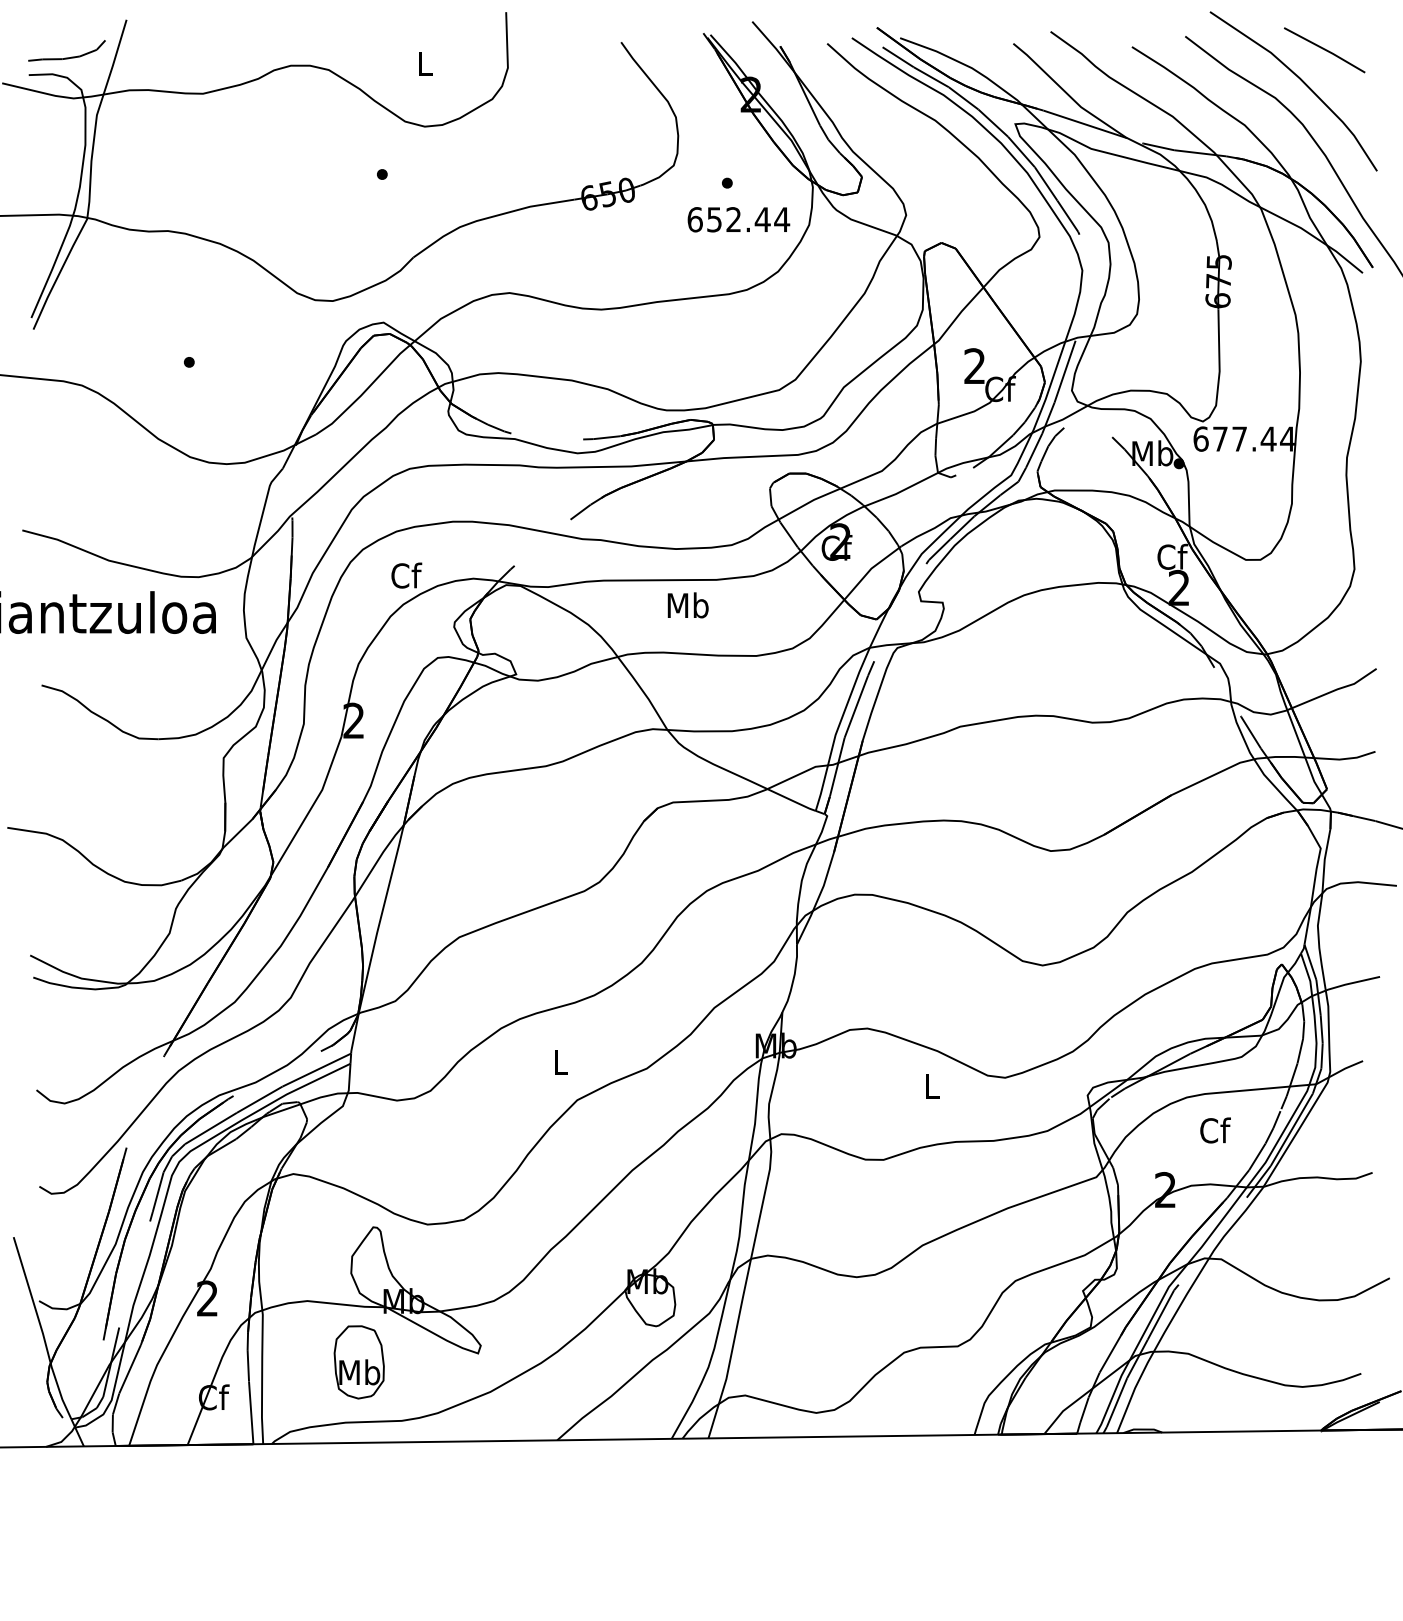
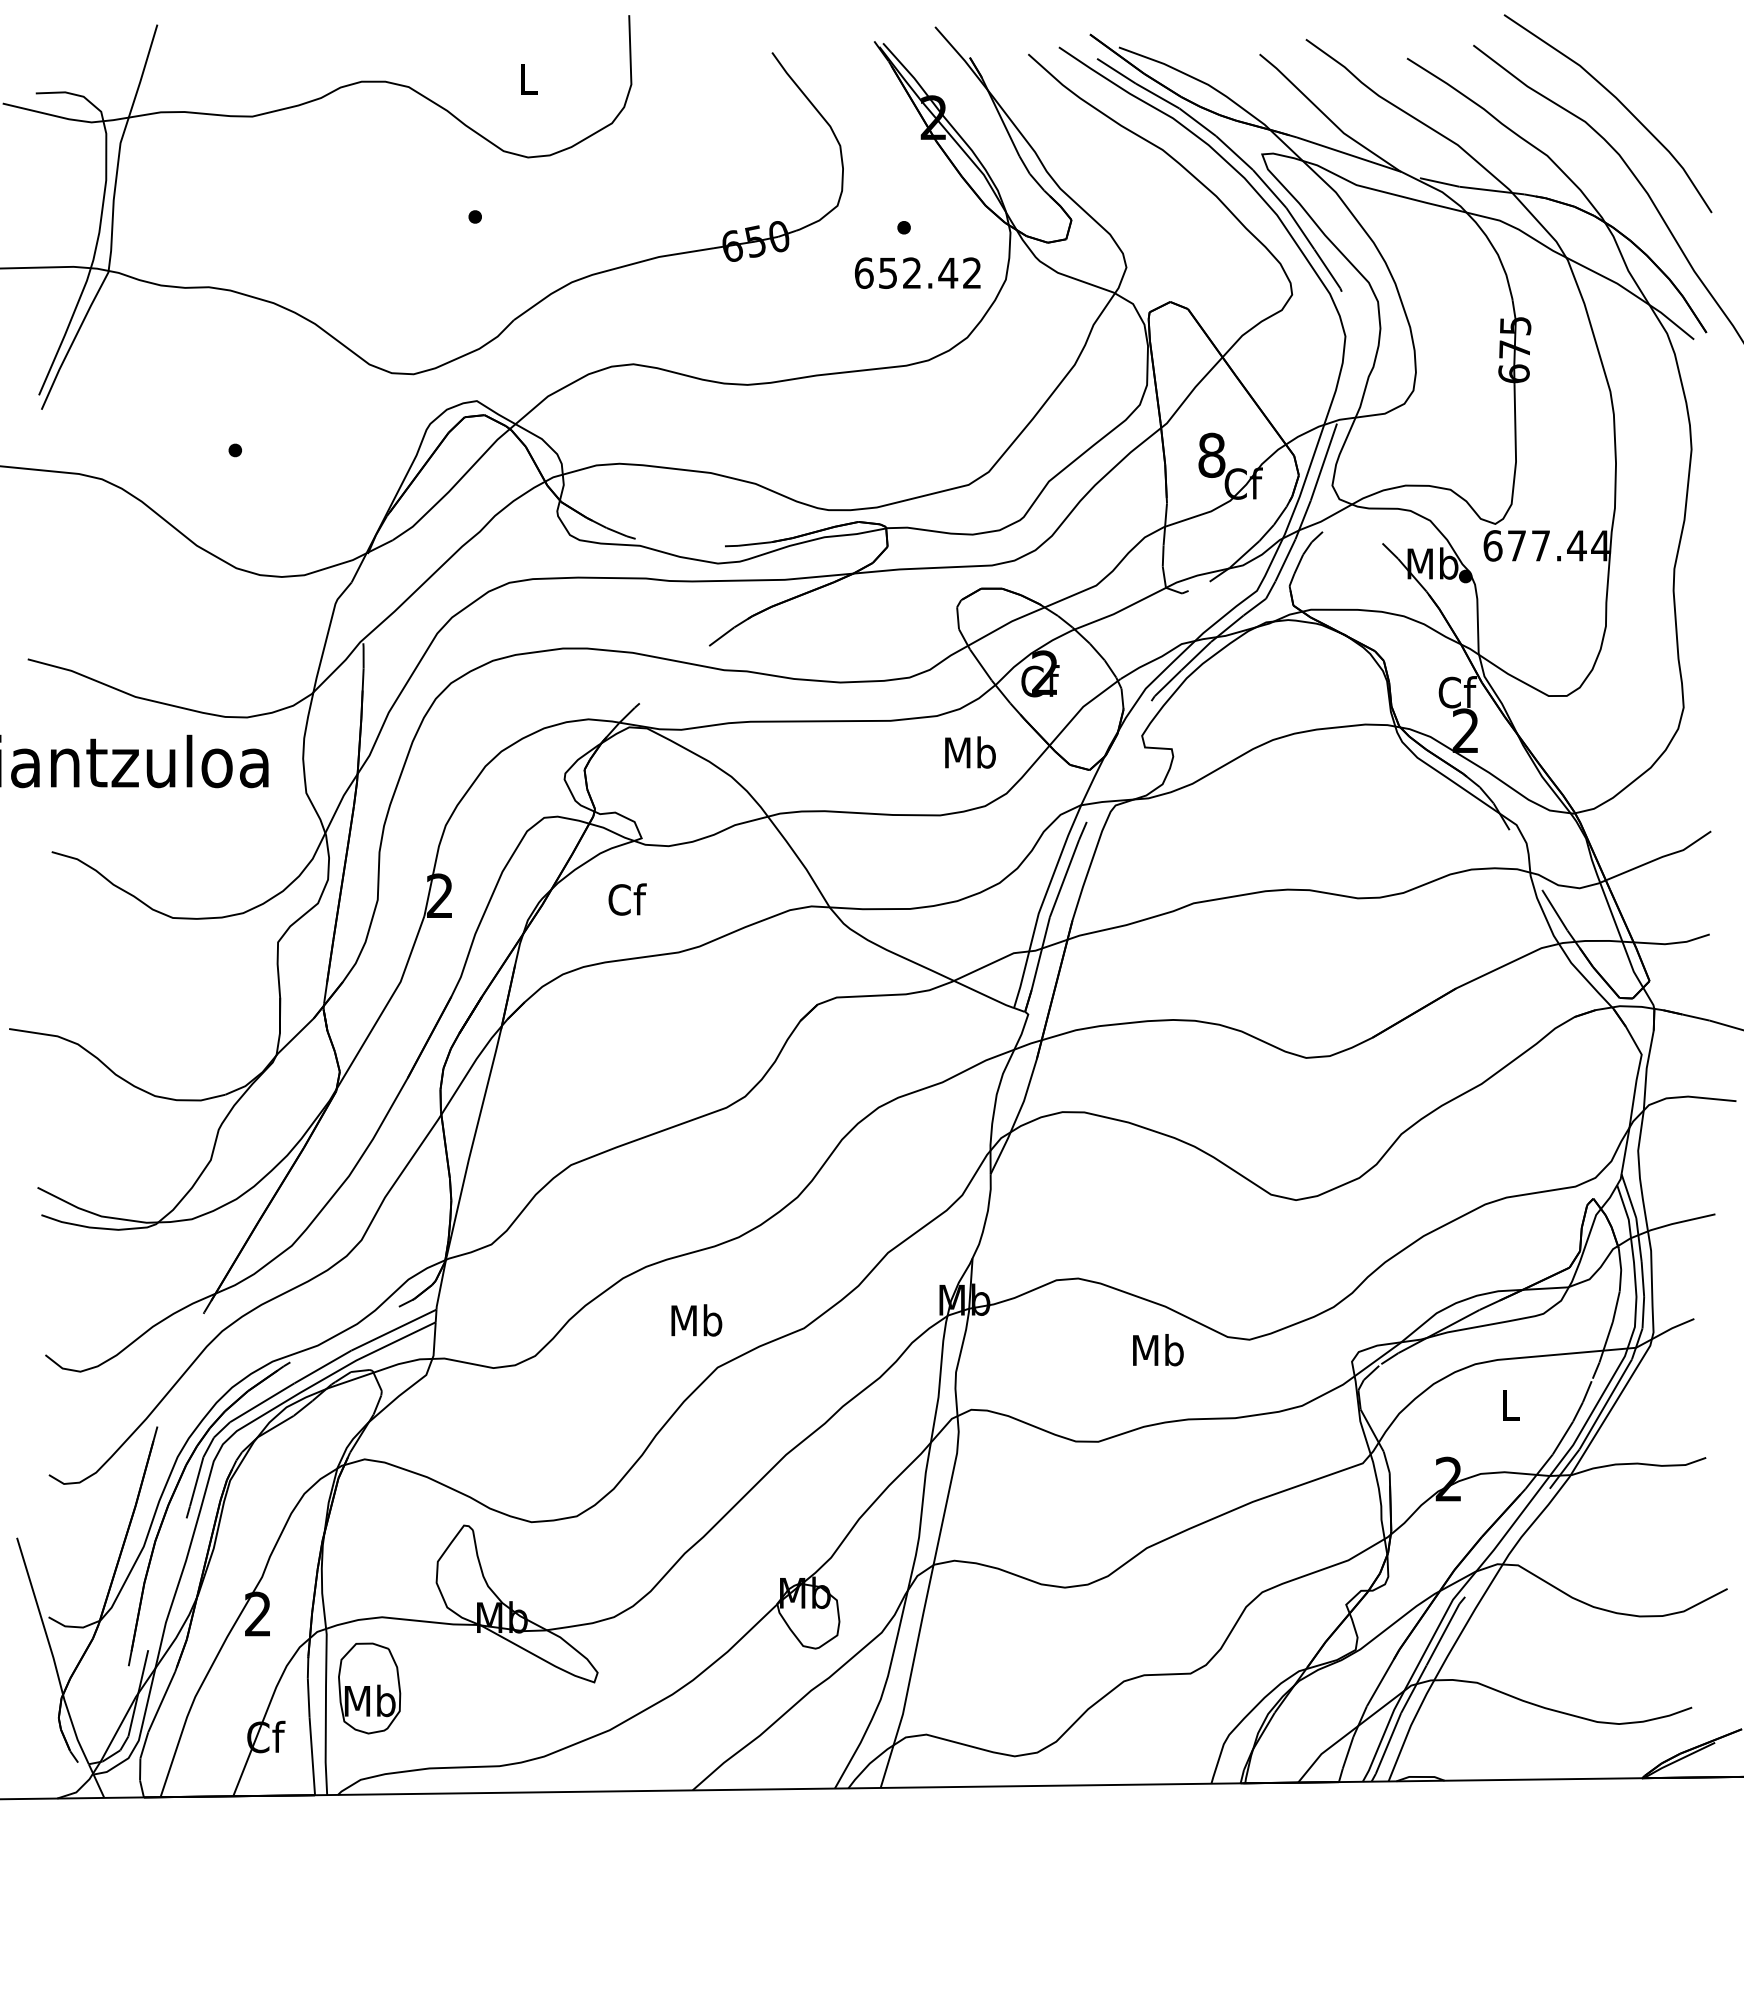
line: (1324, 50) -> (1646, 62), removed
curve: (67, 57) -> (83, 71), removed
text: (782, 219) -> (972, 272), 652.44 -> 652.42
text: (974, 365) -> (1211, 454), 2 -> 8
text: (406, 575) -> (627, 899), moved
text: (688, 605) -> (970, 752), moved
text: (560, 1062) -> (696, 1320), L -> Mb
text: (931, 1086) -> (1158, 1350), L -> Mb
text: (1215, 1130) -> (1511, 1405), Cf -> L
part: (359, 1362) -> (369, 1688), moved

